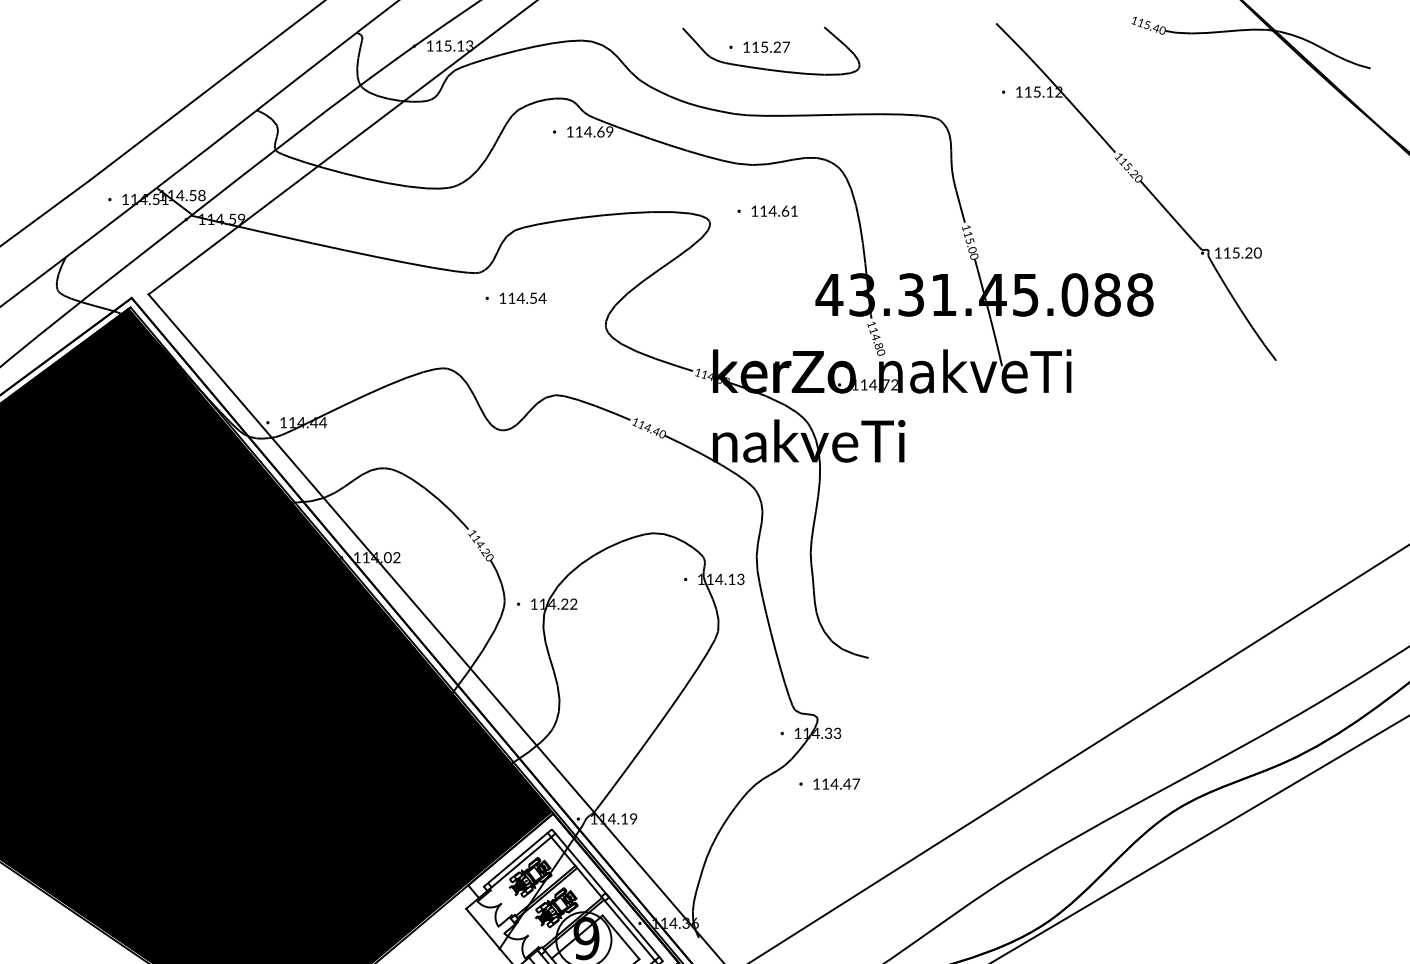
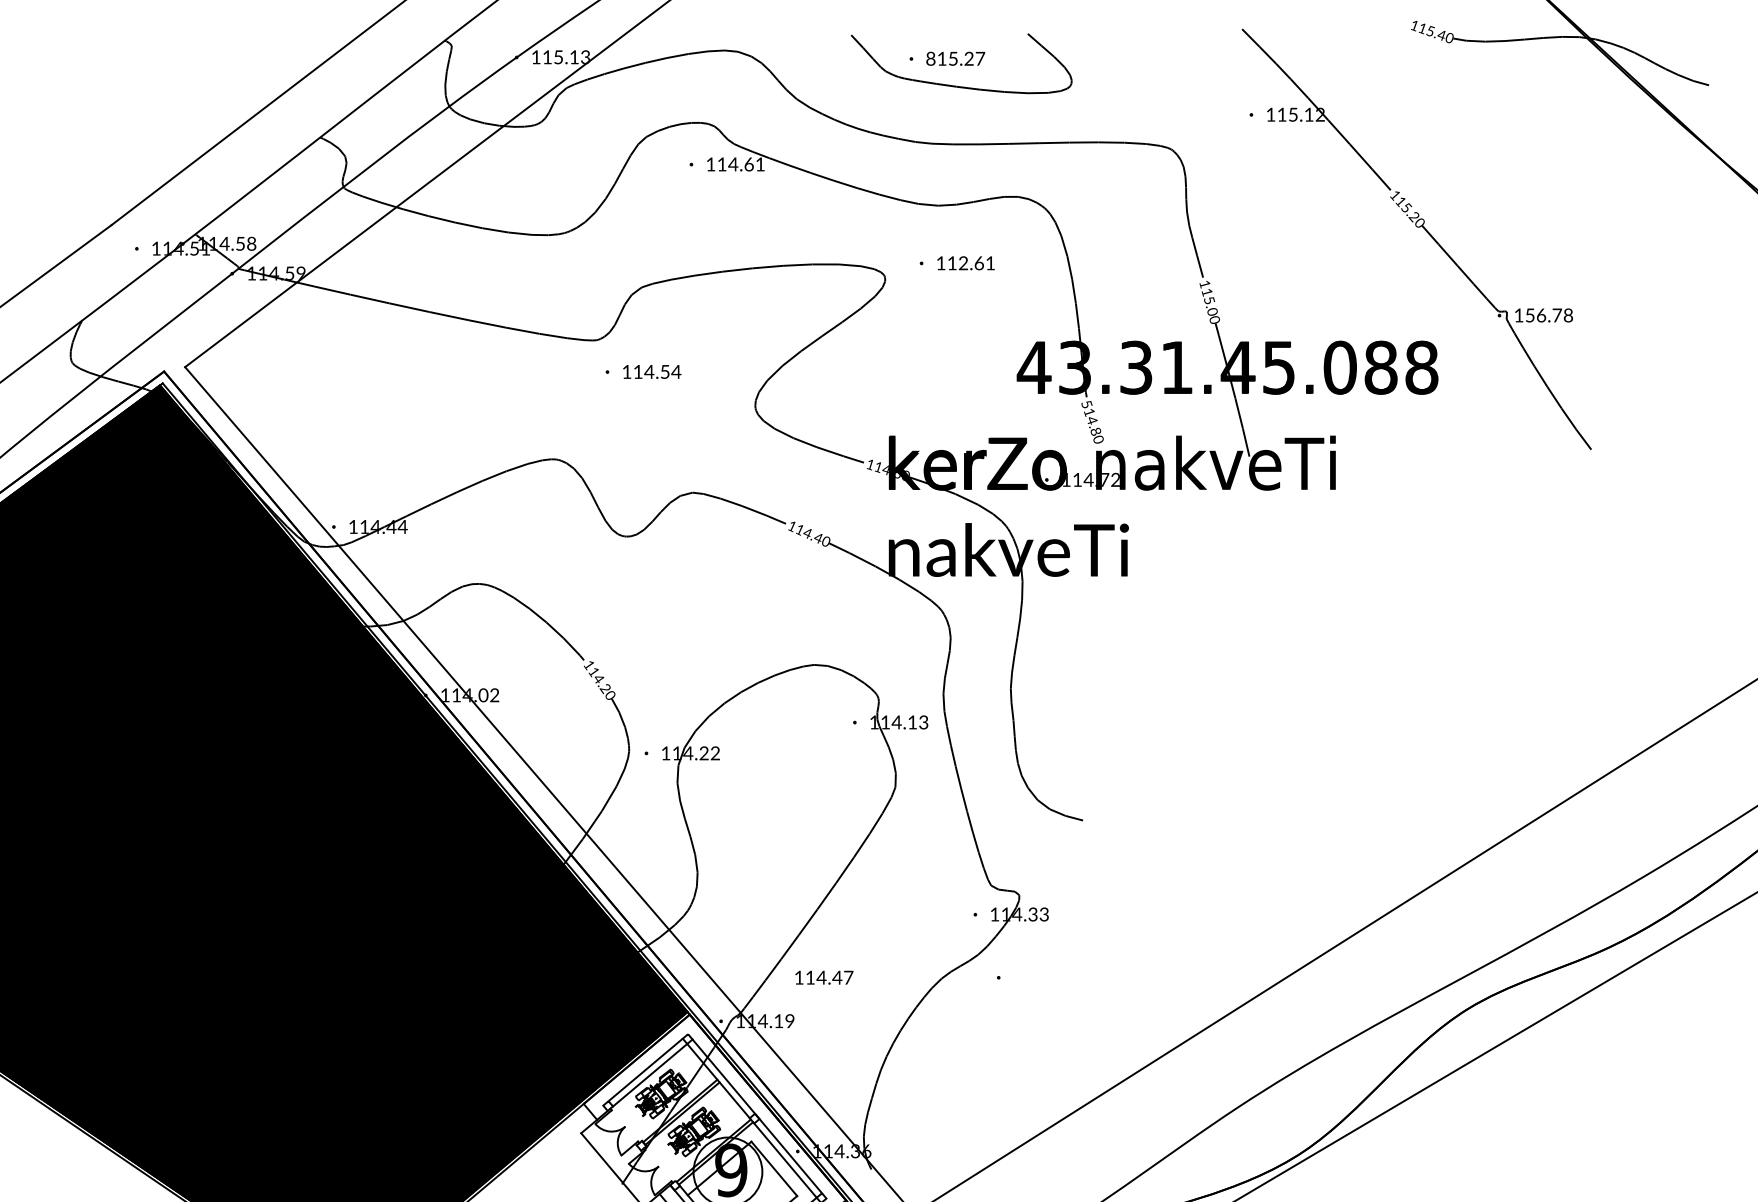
text: (746, 46) -> (930, 58), 115.27 -> 815.27
text: (609, 131) -> (759, 164), 114.69 -> 114.61
text: (772, 211) -> (963, 263), 114.61 -> 112.61
text: (1242, 253) -> (1549, 315), 115.20 -> 156.78
text: (871, 324) -> (1086, 404), 114.80 -> 514.80
text: (836, 783) -> (824, 977), moved

